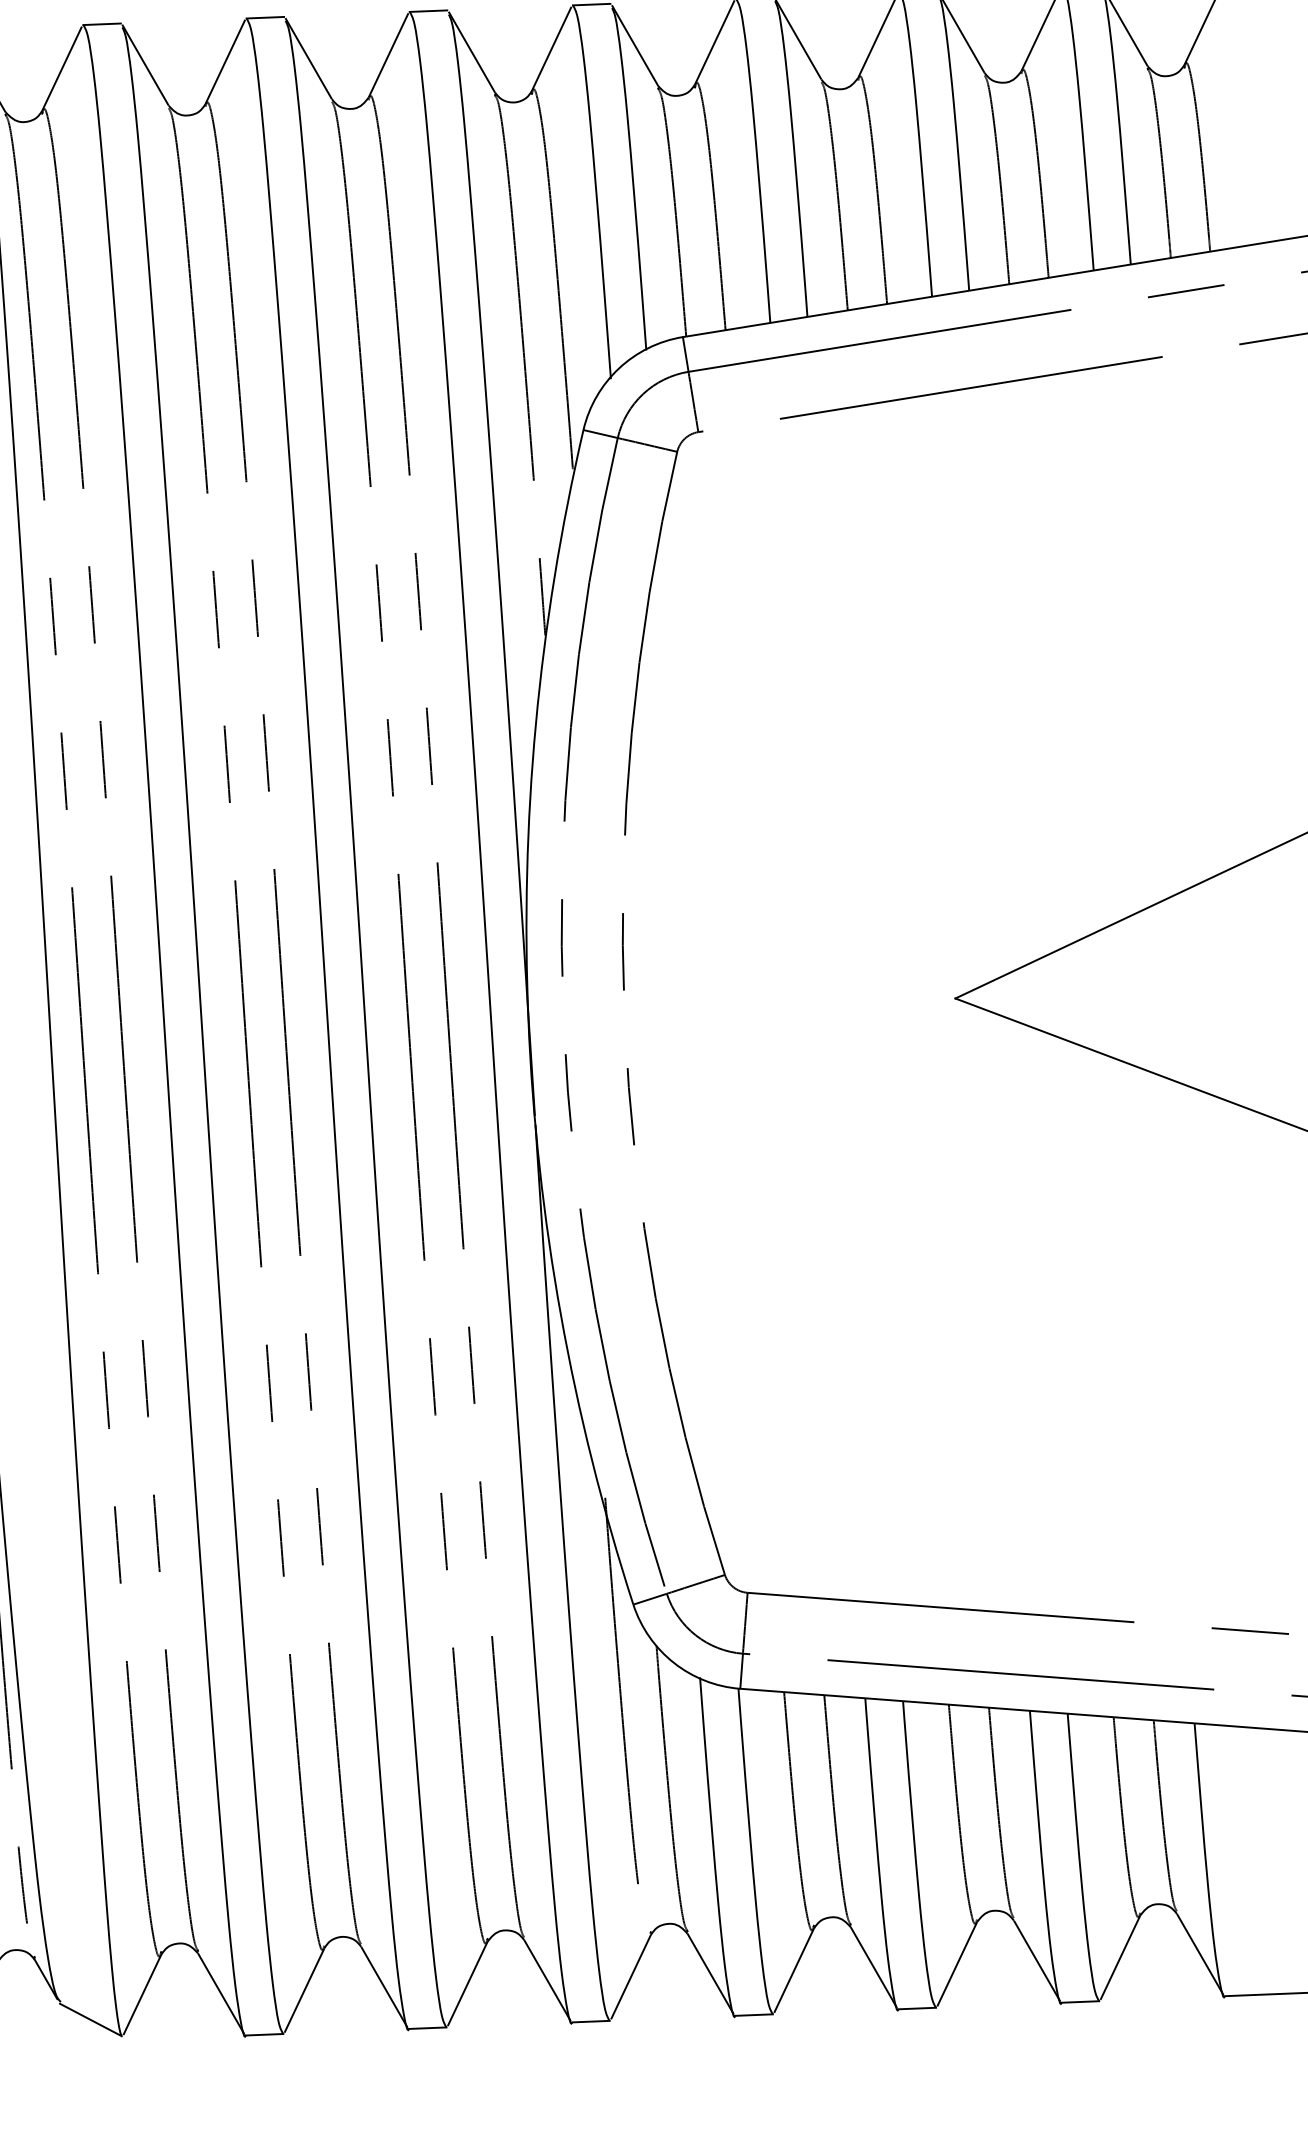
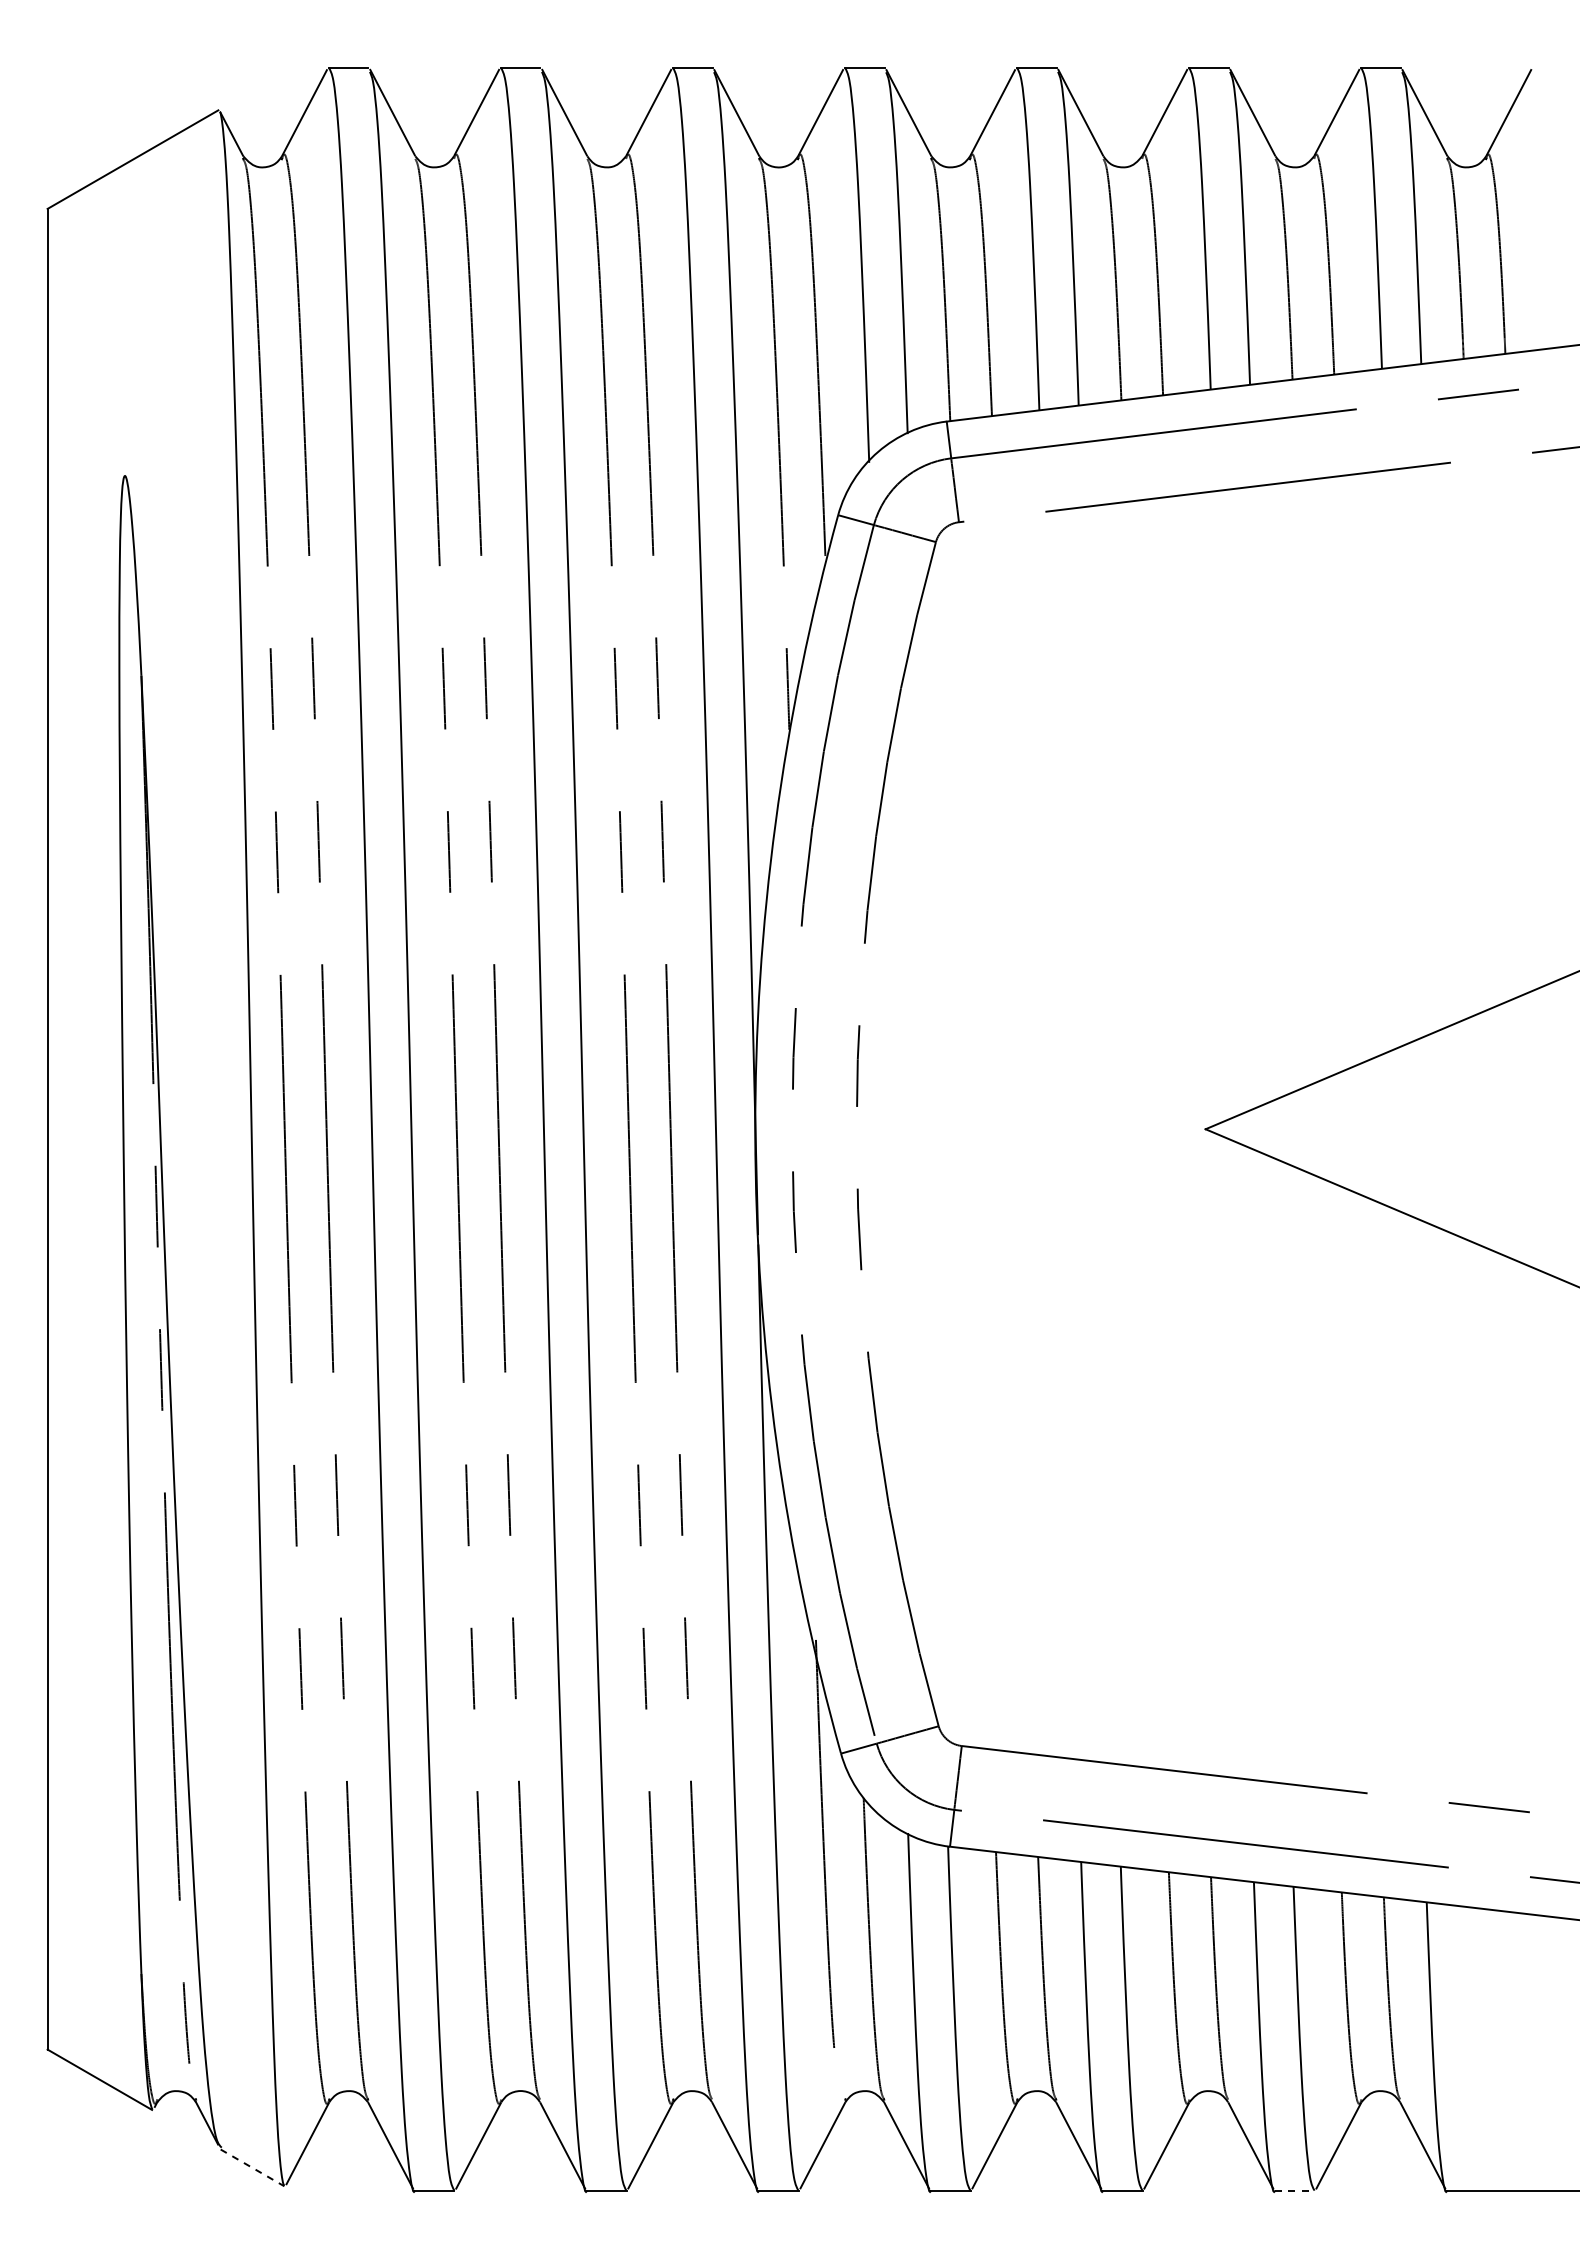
line: (1080, 2001) -> (1294, 2190), solid -> dashed
line: (90, 2019) -> (252, 2167), solid -> dashed

